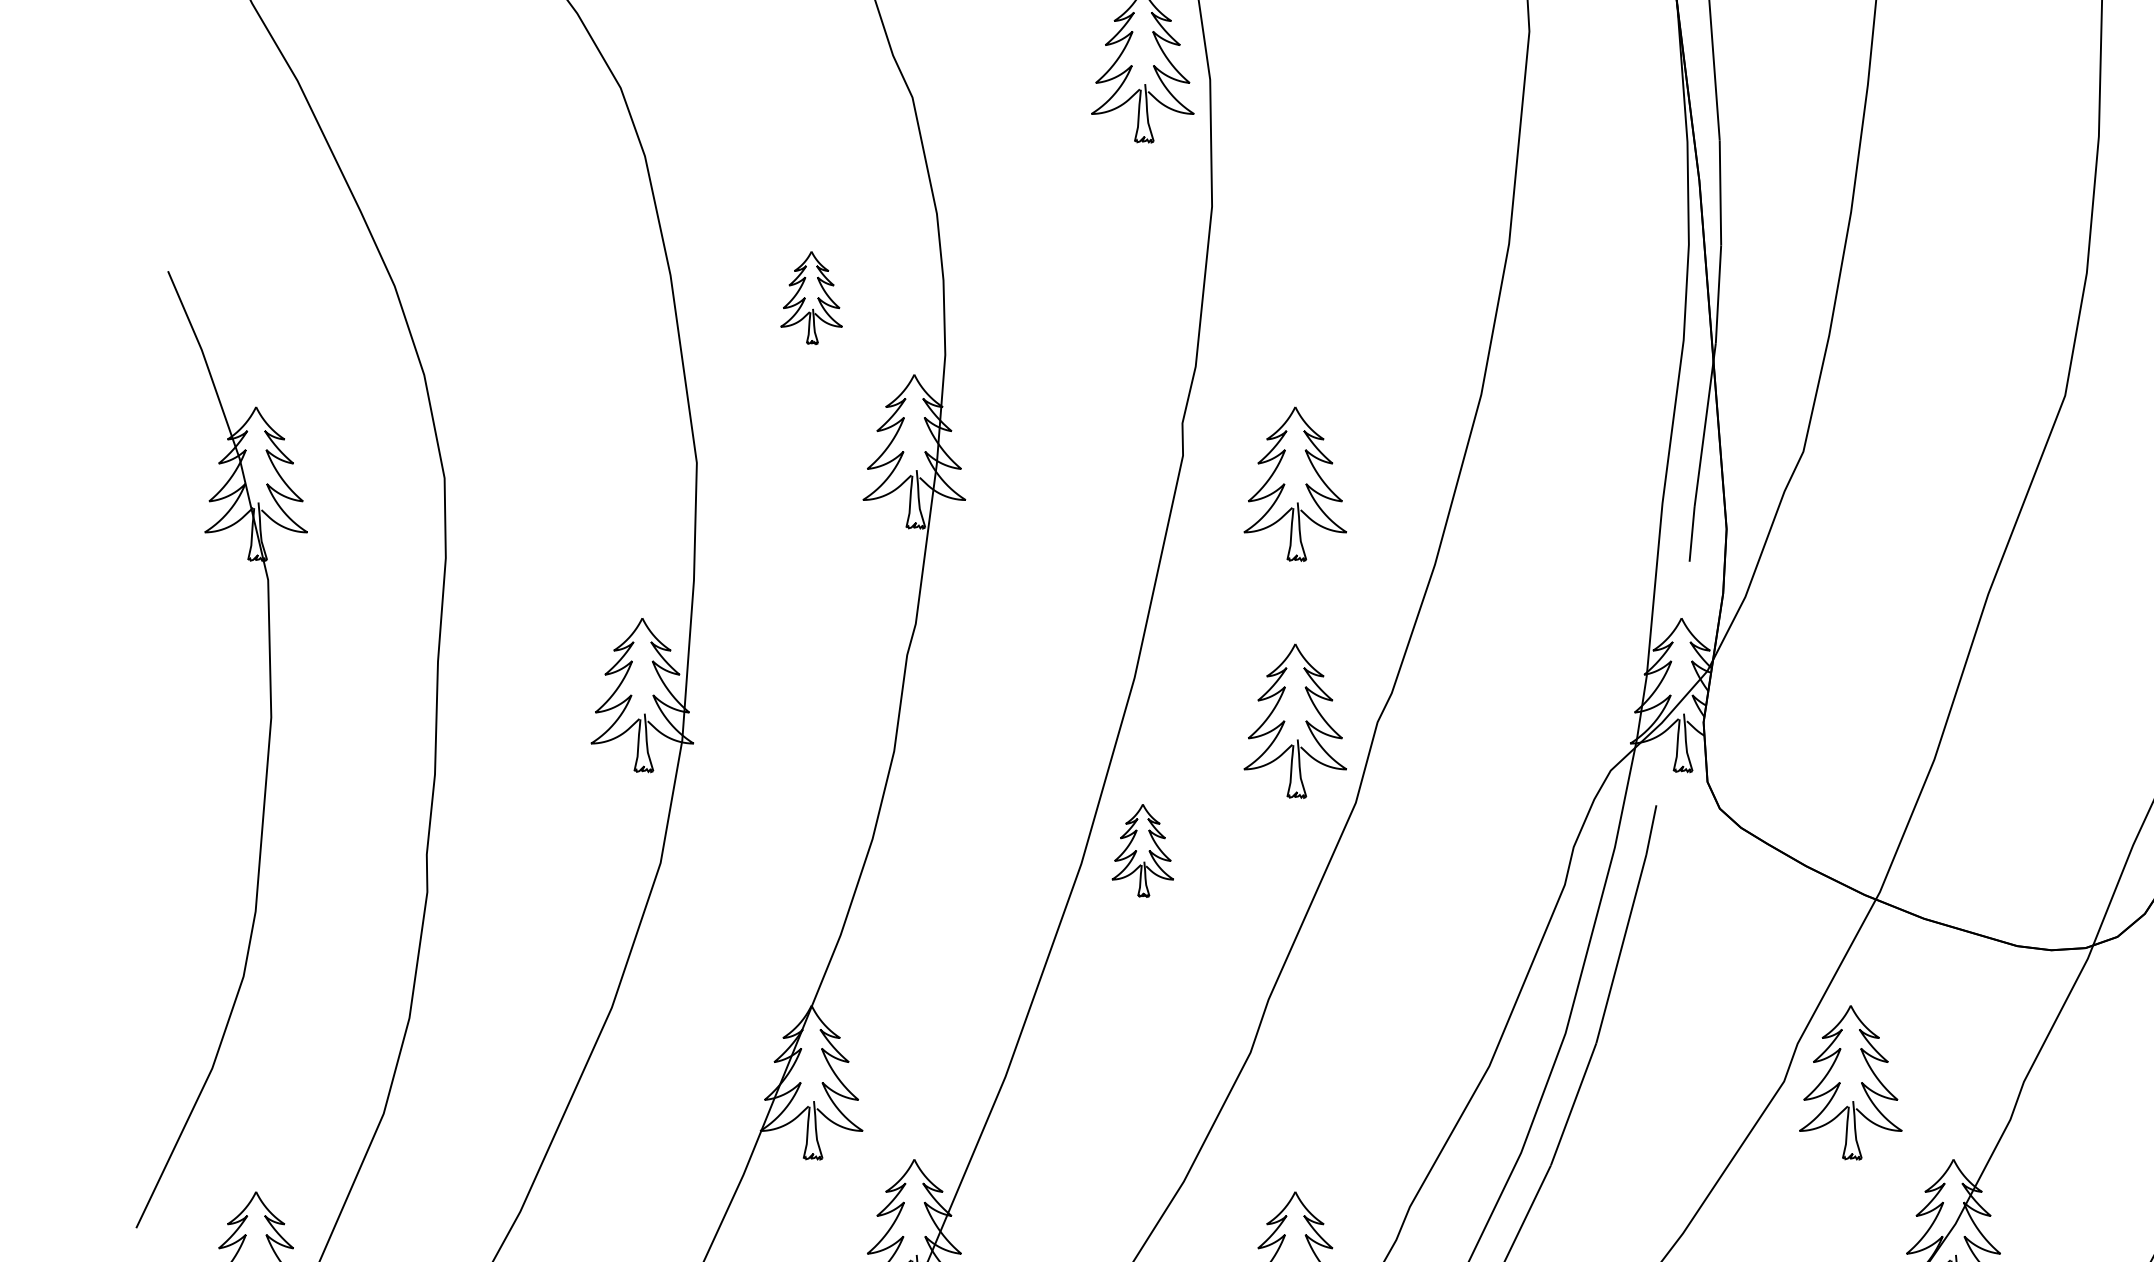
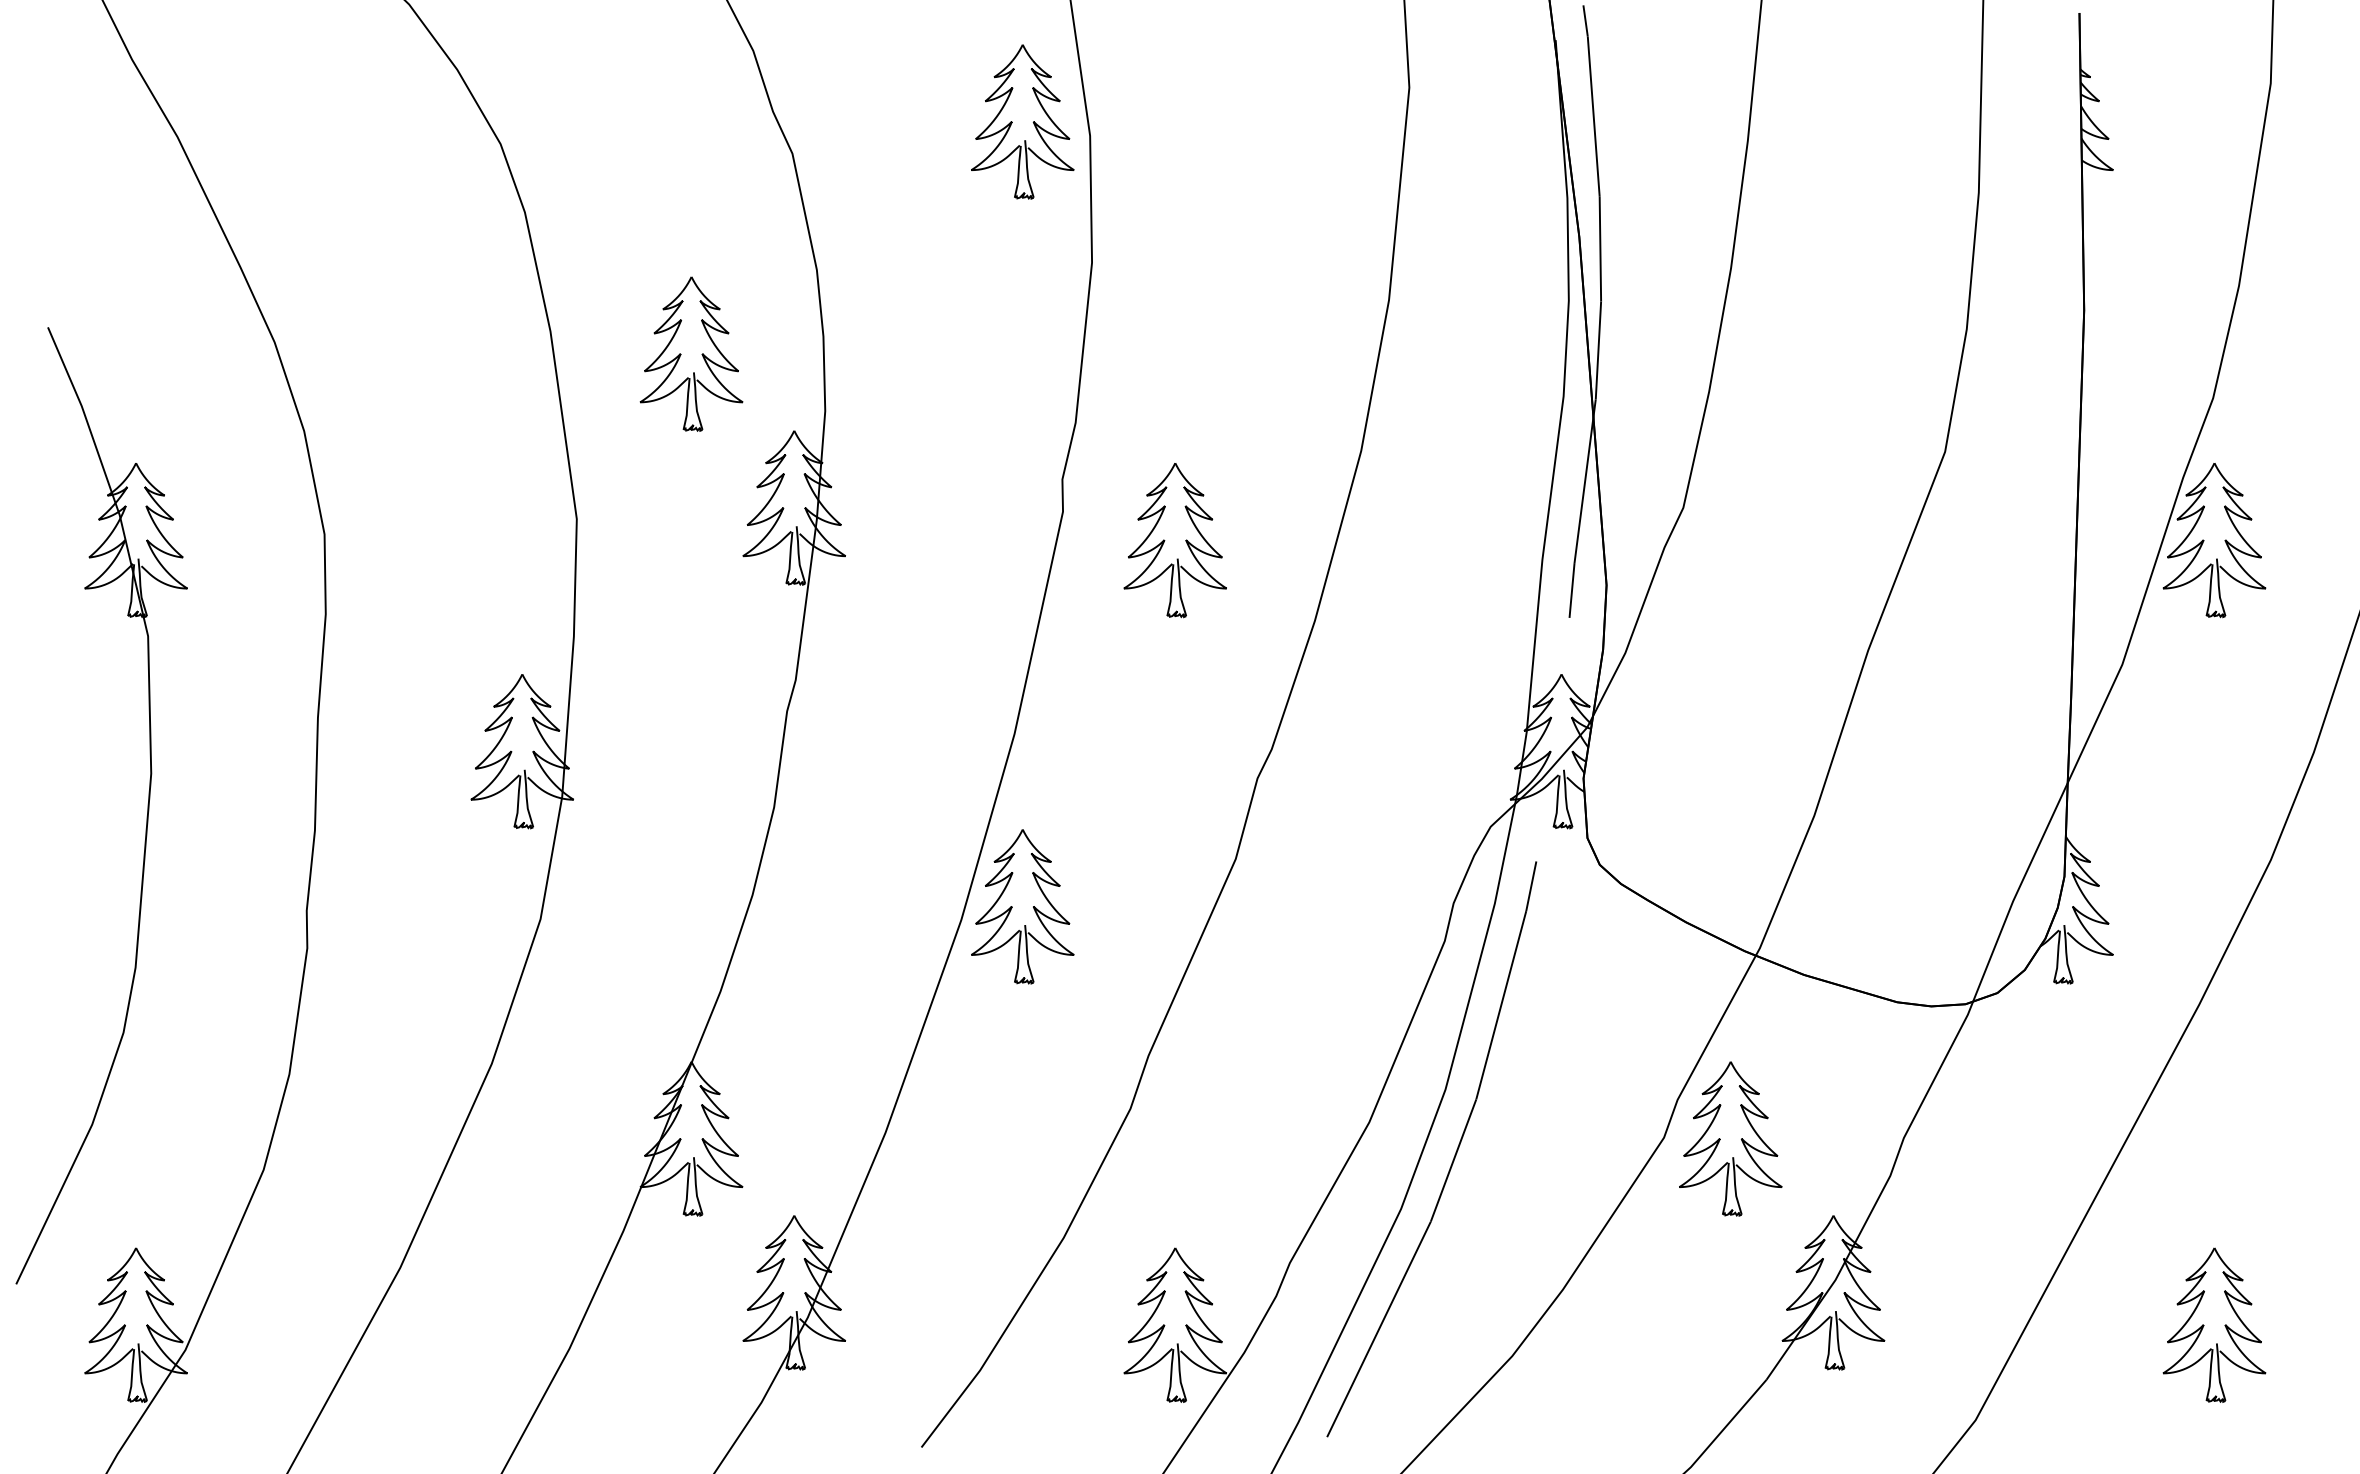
part: (811, 297) -> (691, 353), size x1.67
part: (1294, 721) -> (1174, 777), removed
part: (1142, 850) -> (1022, 906), size x1.67

